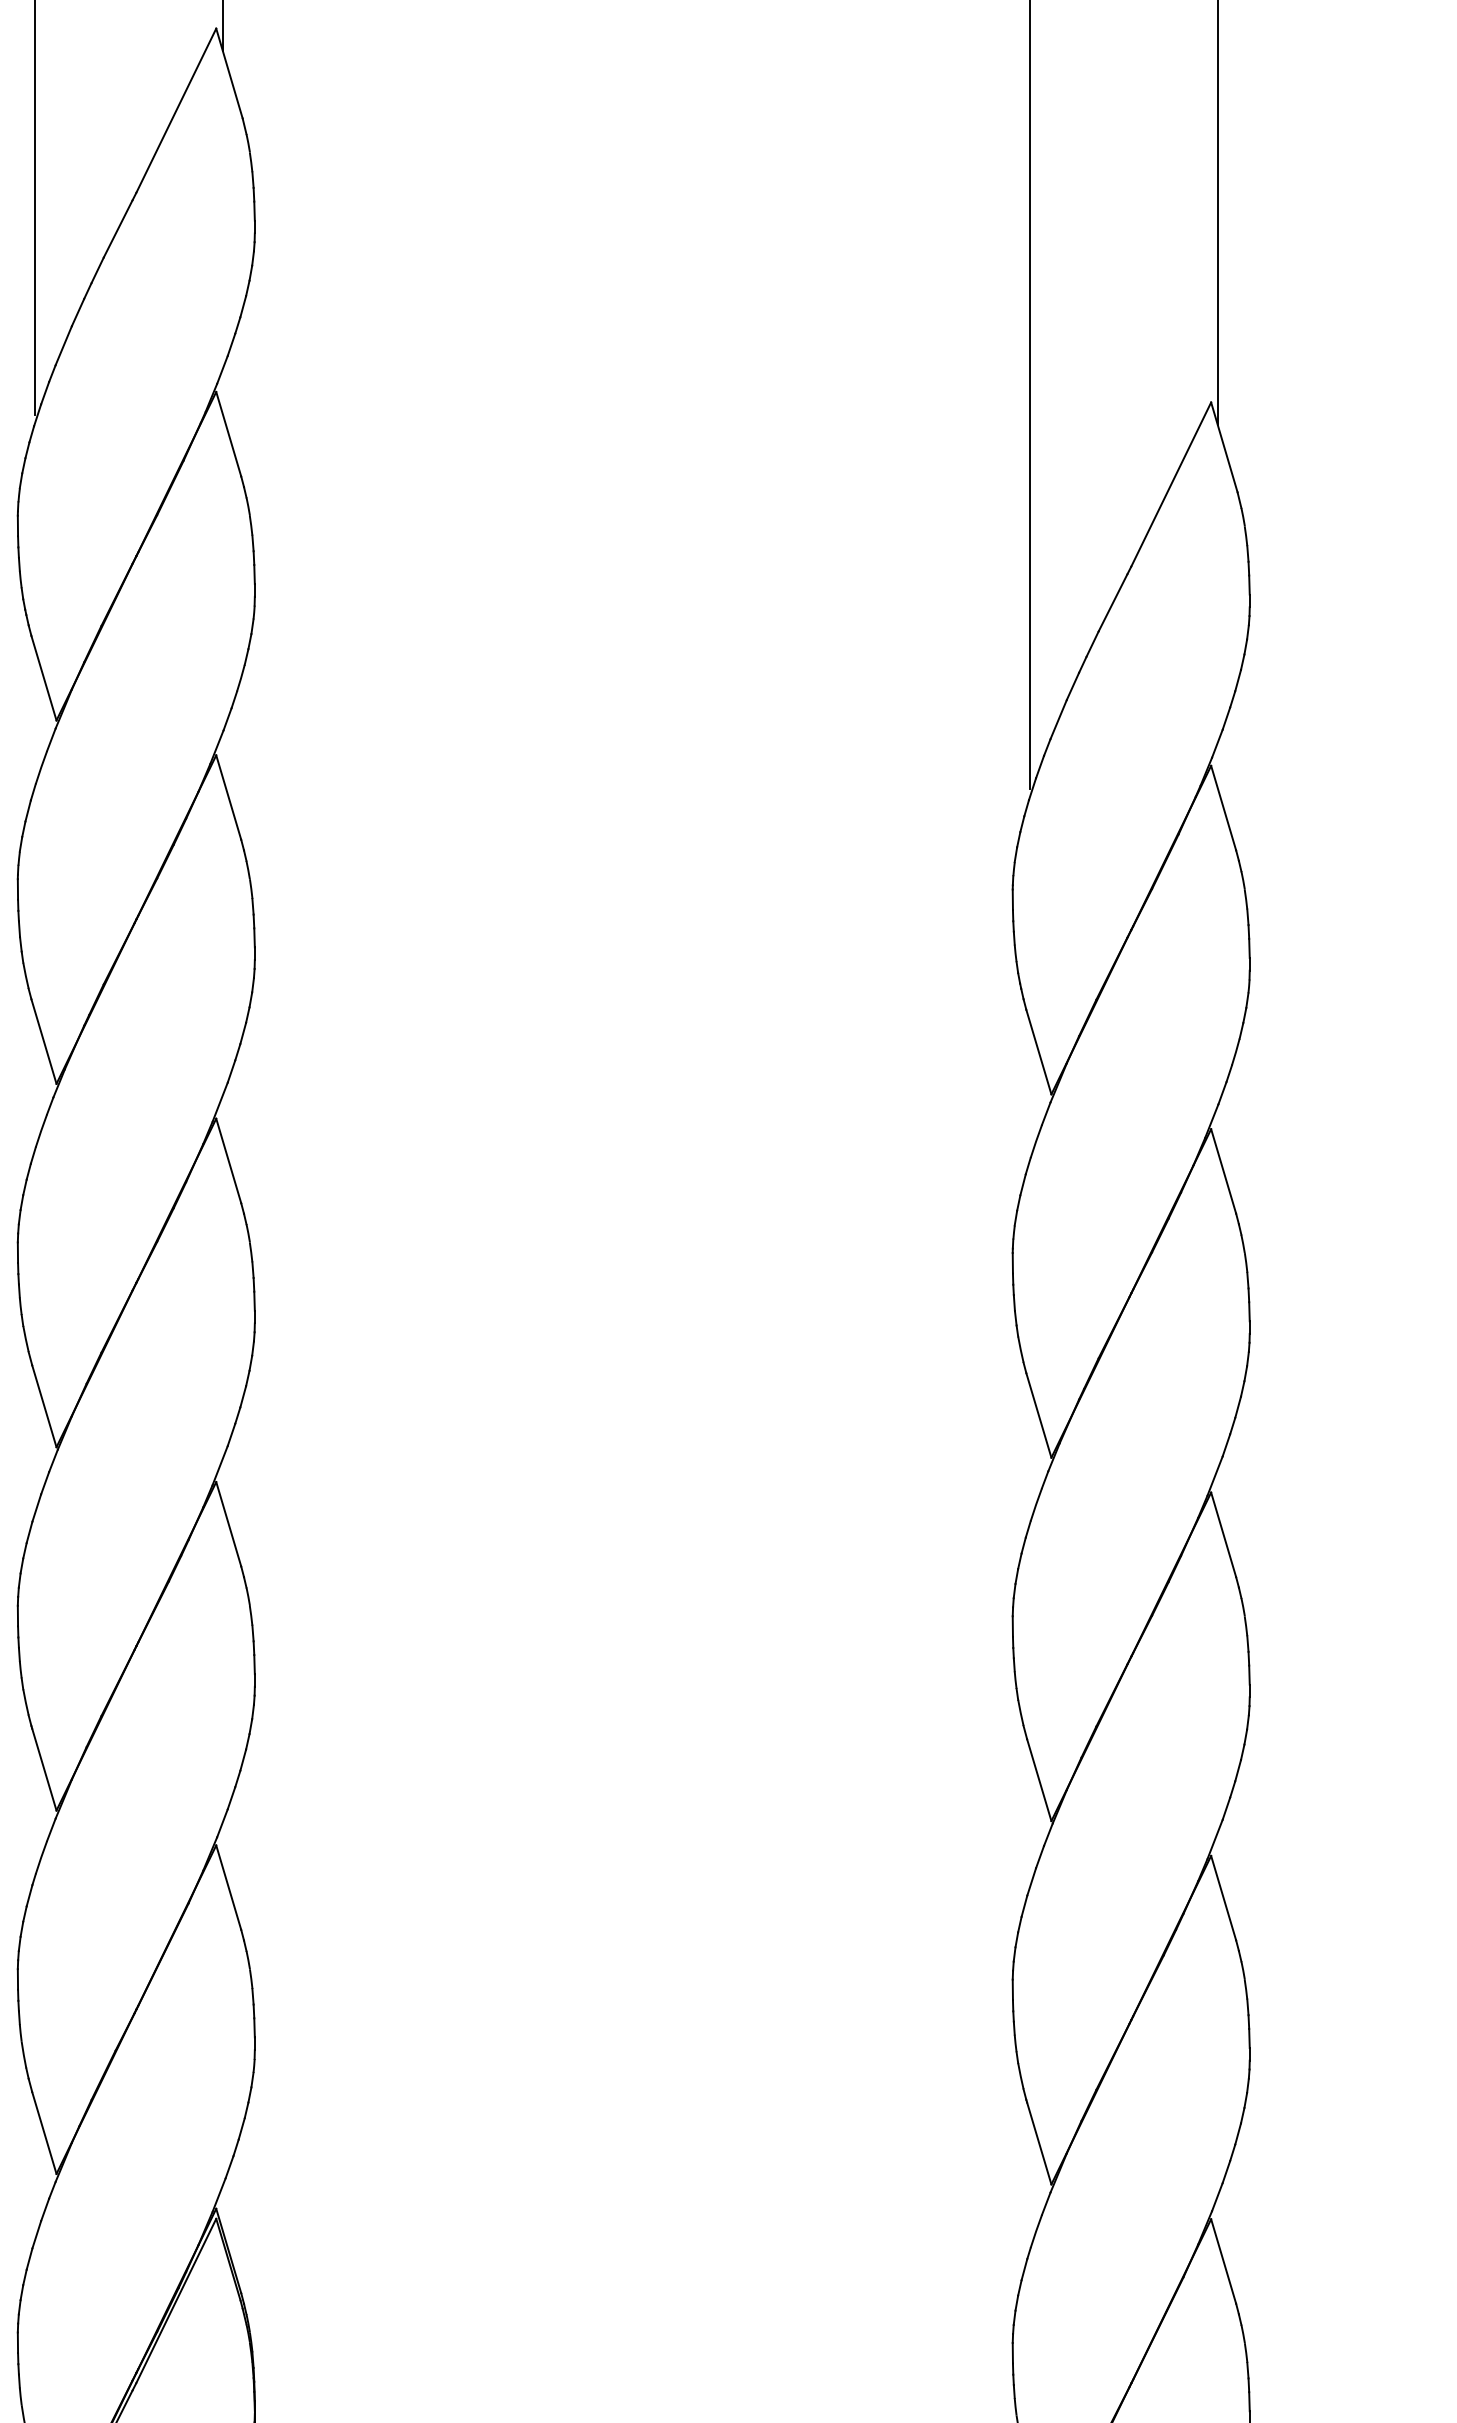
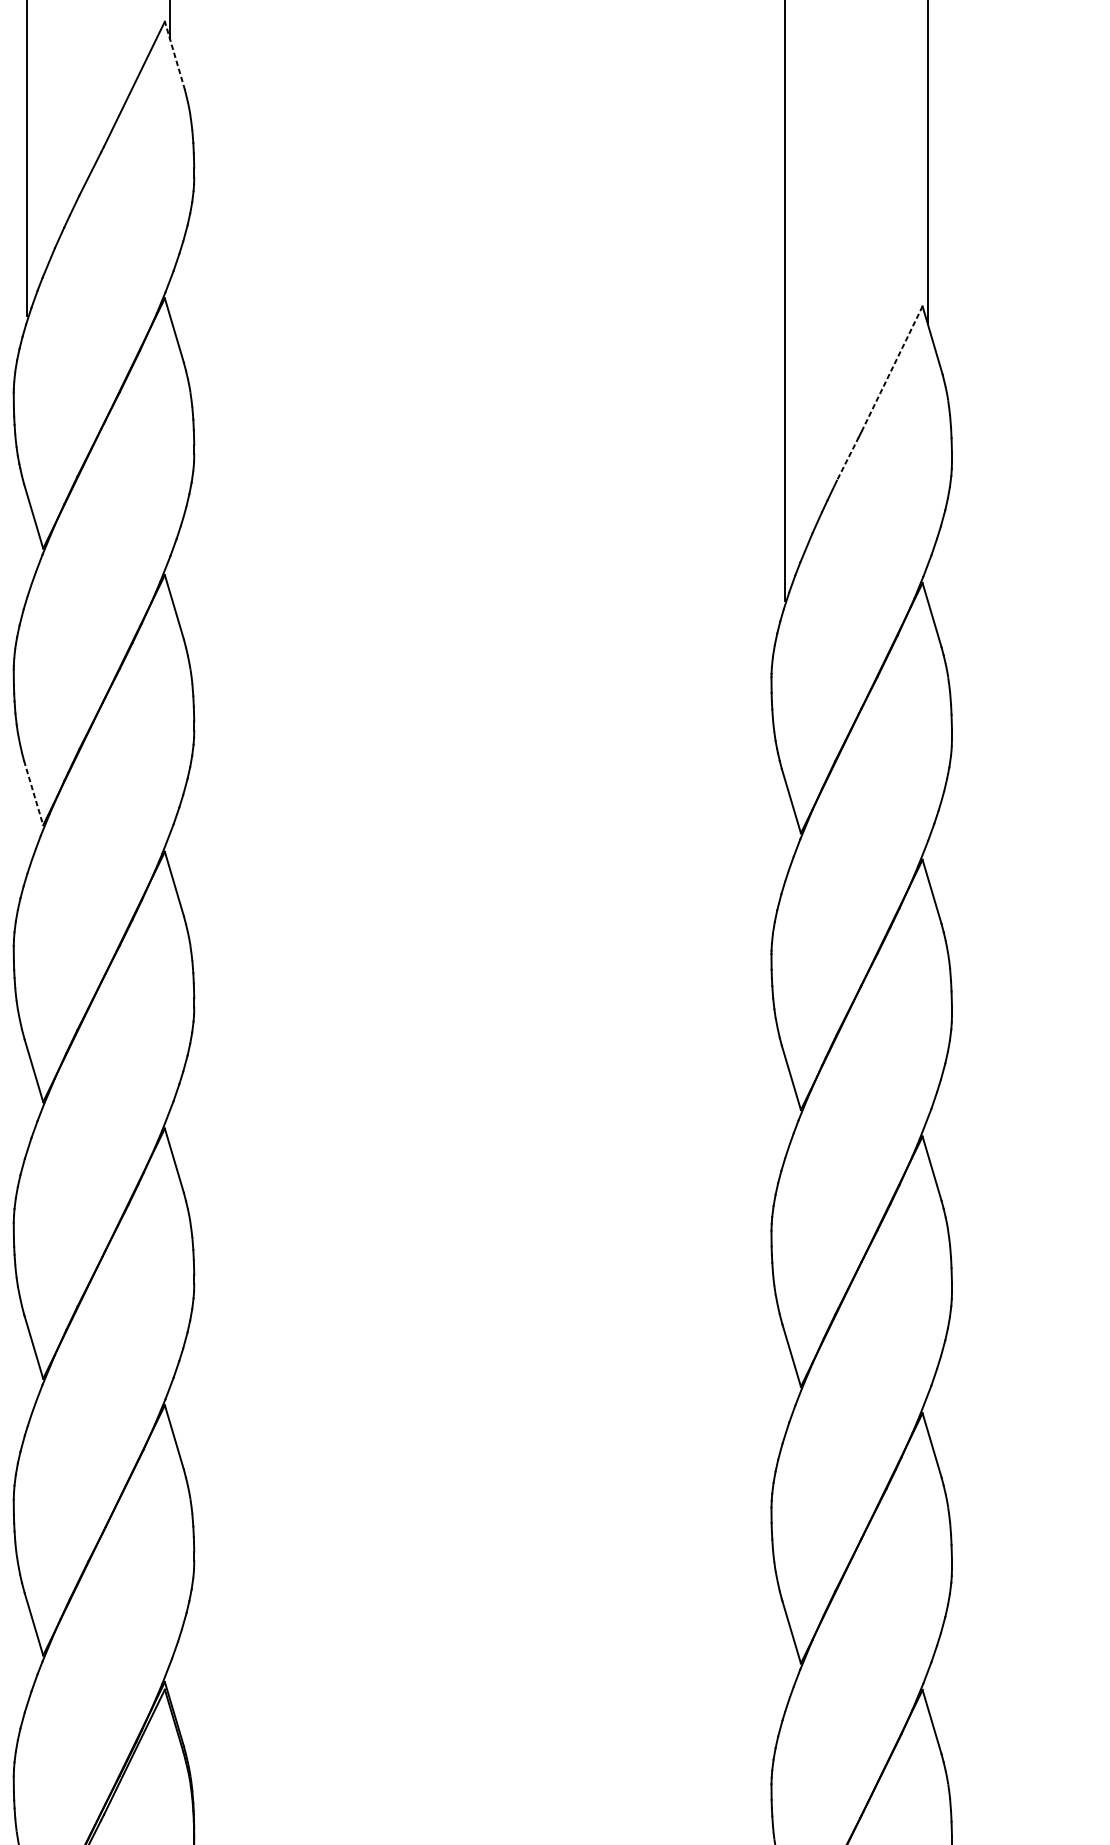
line: (229, 73) -> (174, 55), solid -> dashed
line: (1170, 485) -> (891, 369), solid -> dashed
line: (1112, 603) -> (847, 459), solid -> dashed
line: (44, 1042) -> (34, 793), solid -> dashed

